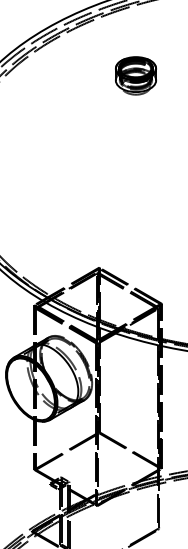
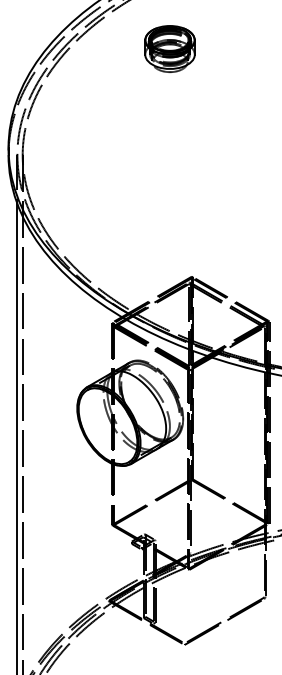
part: (135, 75) -> (169, 48), moved

